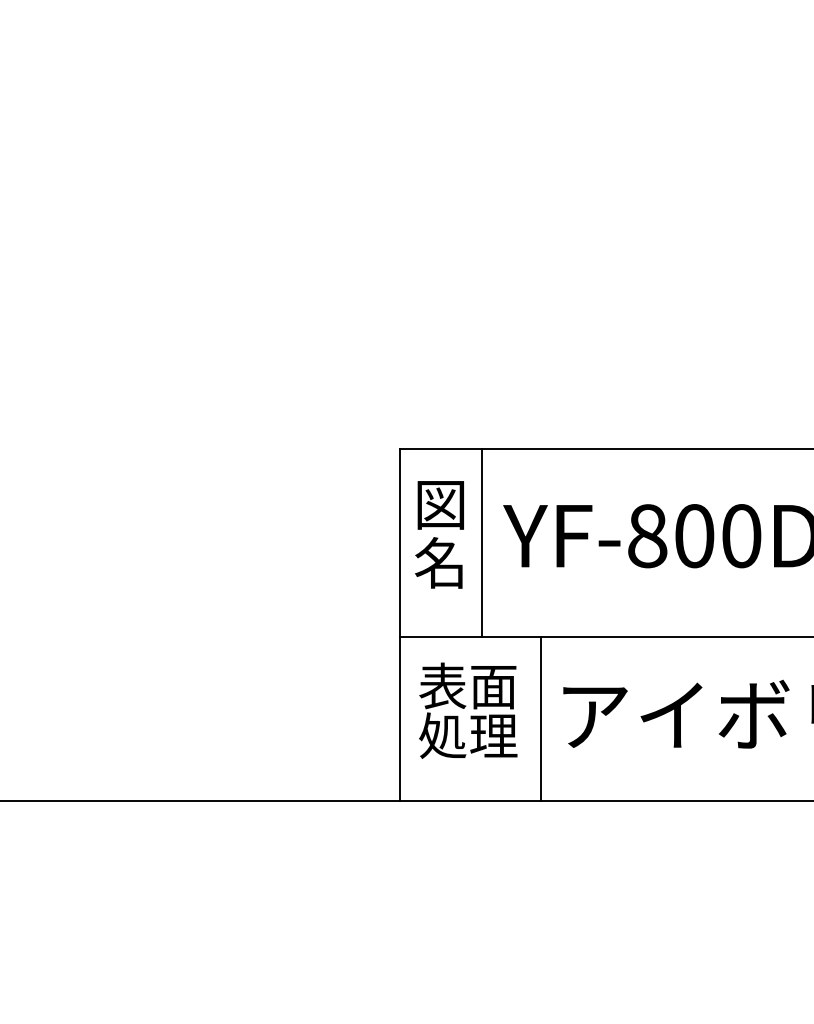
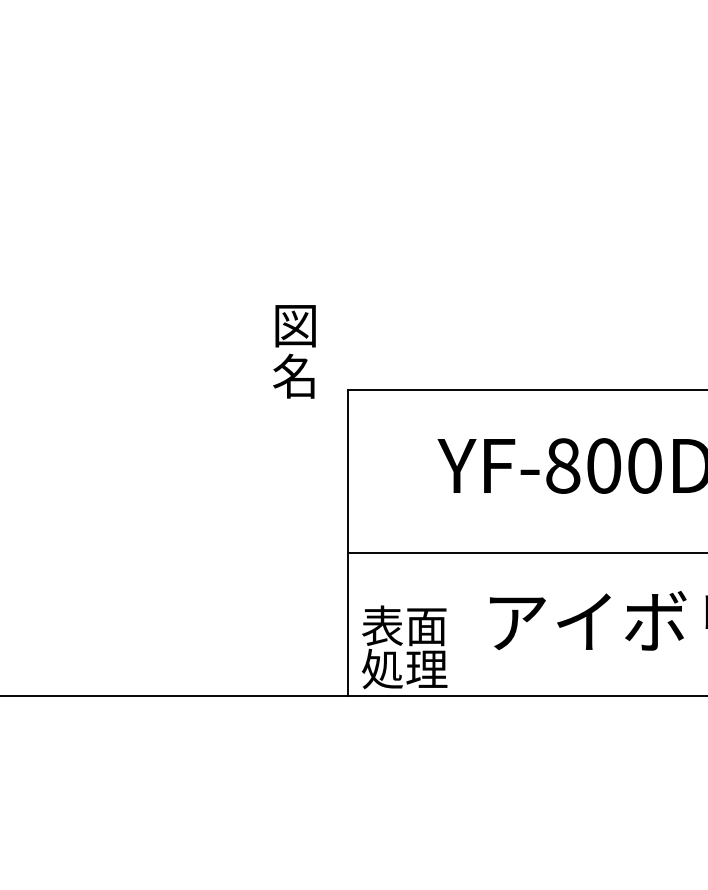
text: (439, 534) -> (294, 351), moved
line: (482, 542) -> (419, 471), removed
text: (468, 710) -> (404, 647), moved
line: (540, 718) -> (470, 624), removed

